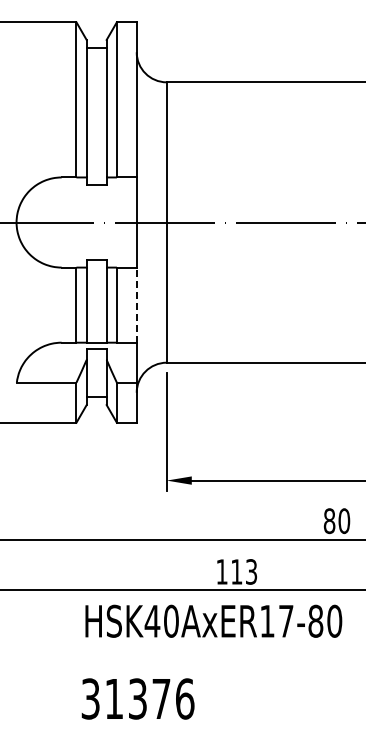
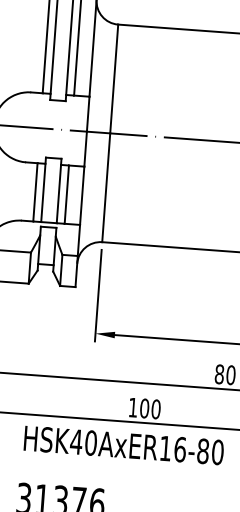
line: (136, 305) -> (82, 196), dashed -> solid
text: (244, 571) -> (150, 408), 113 -> 100
text: (286, 620) -> (180, 449), HSK40AxER17-80 -> HSK40AxER16-80

